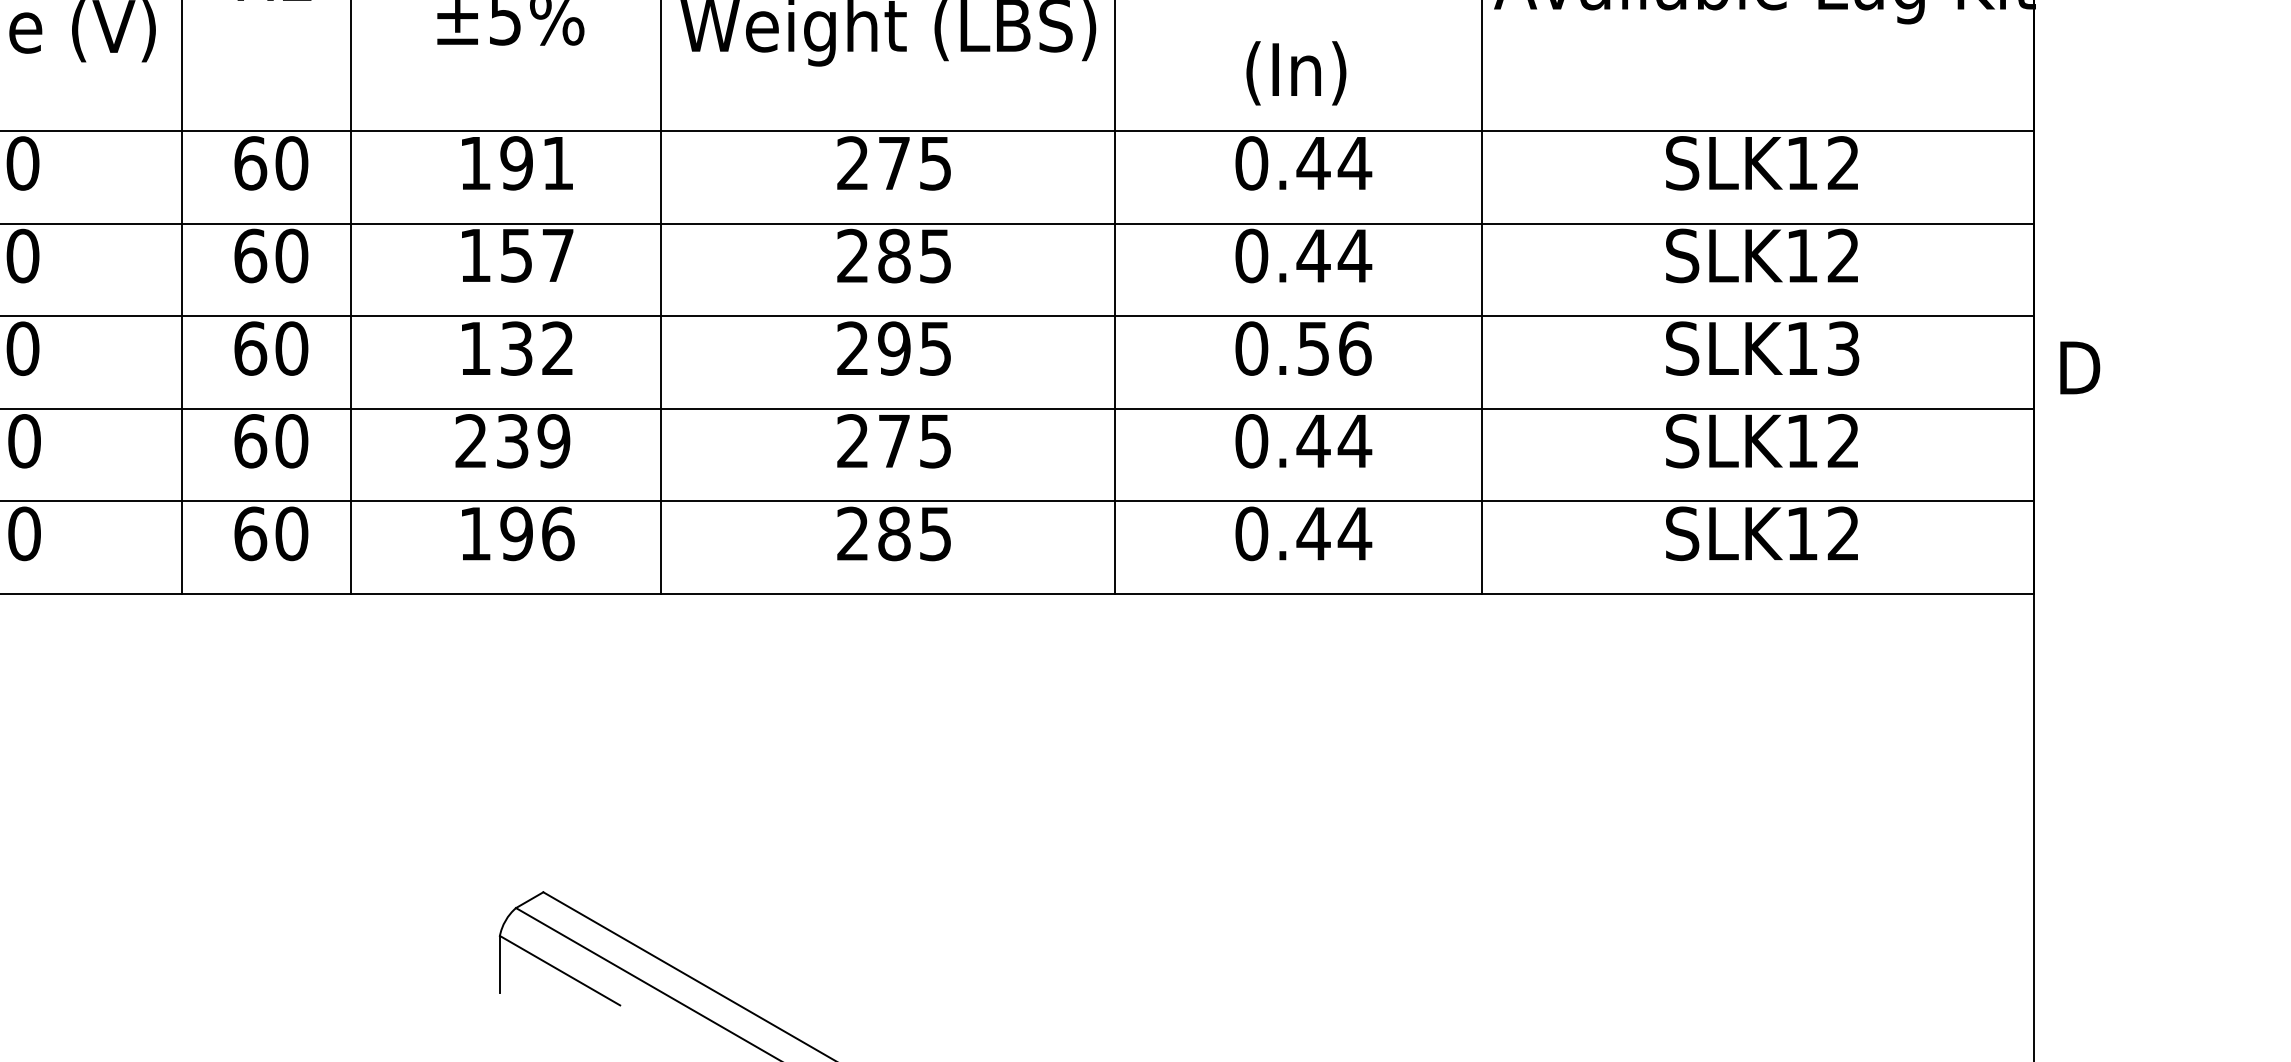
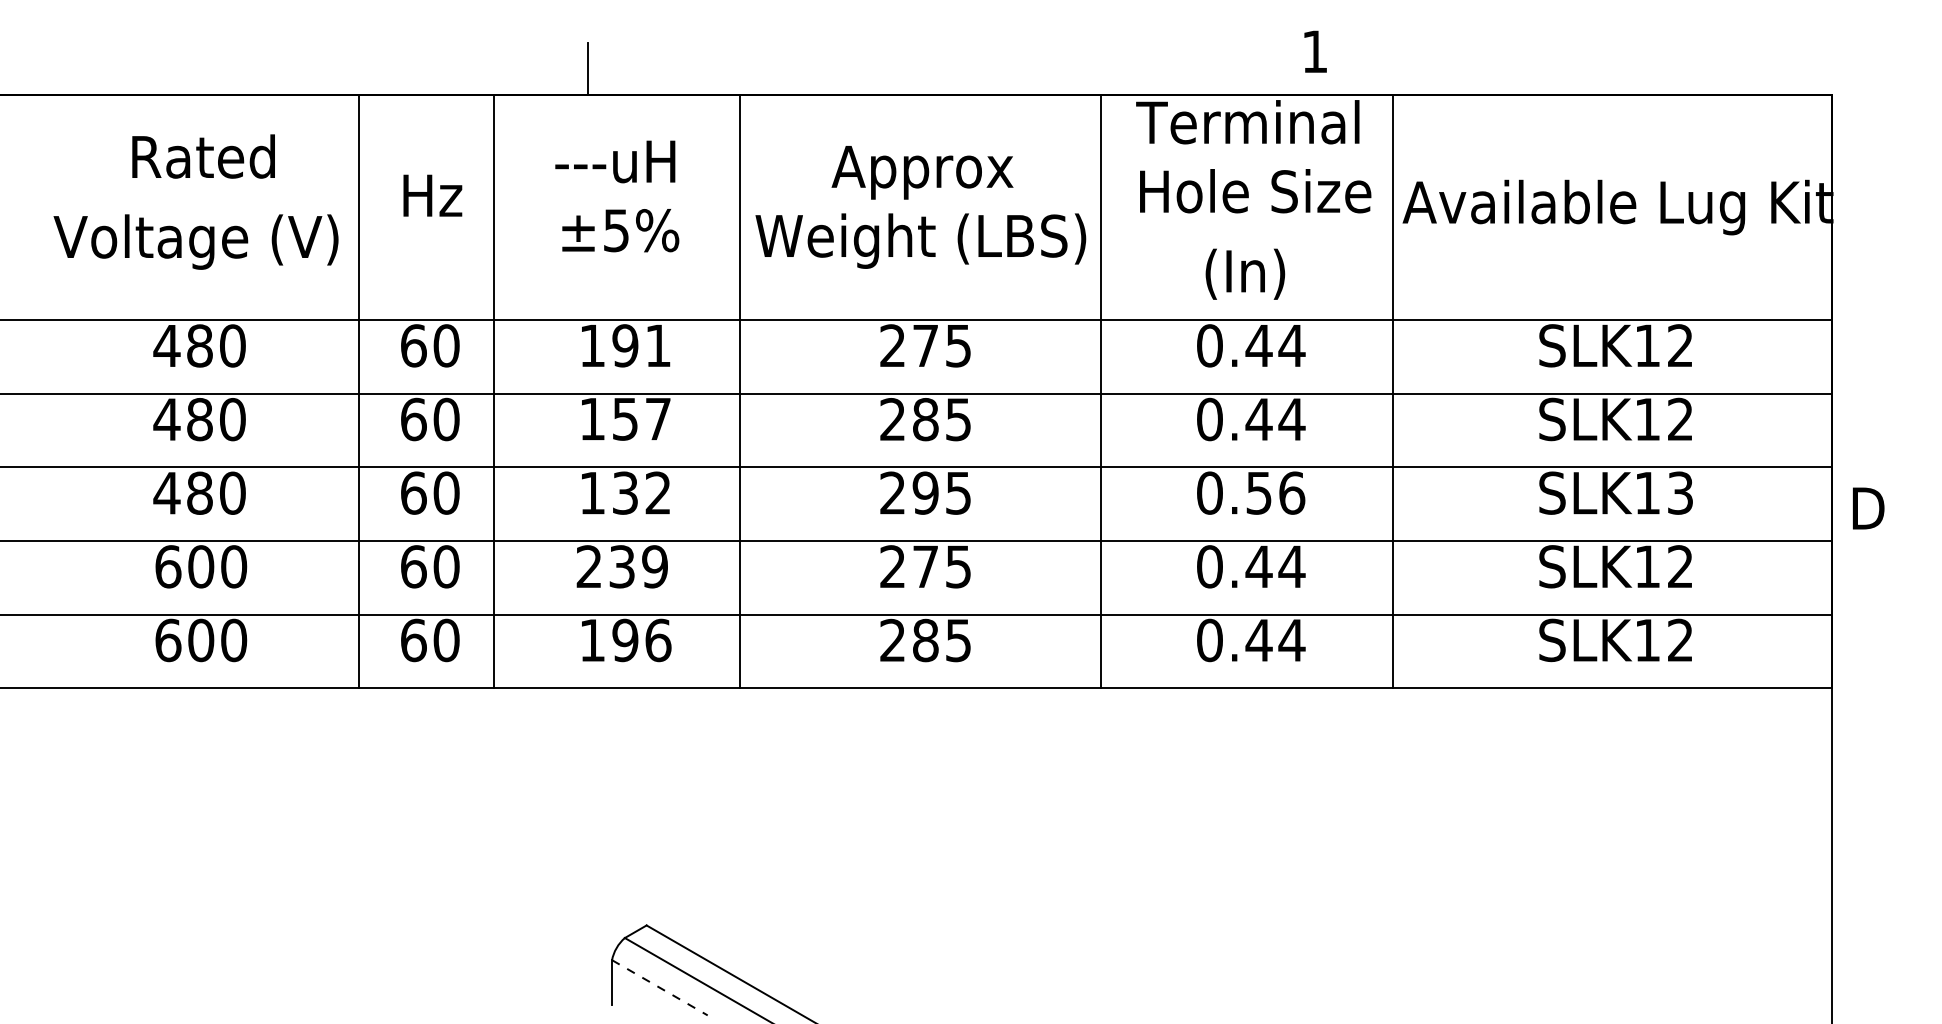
line: (560, 971) -> (660, 988), solid -> dashed

